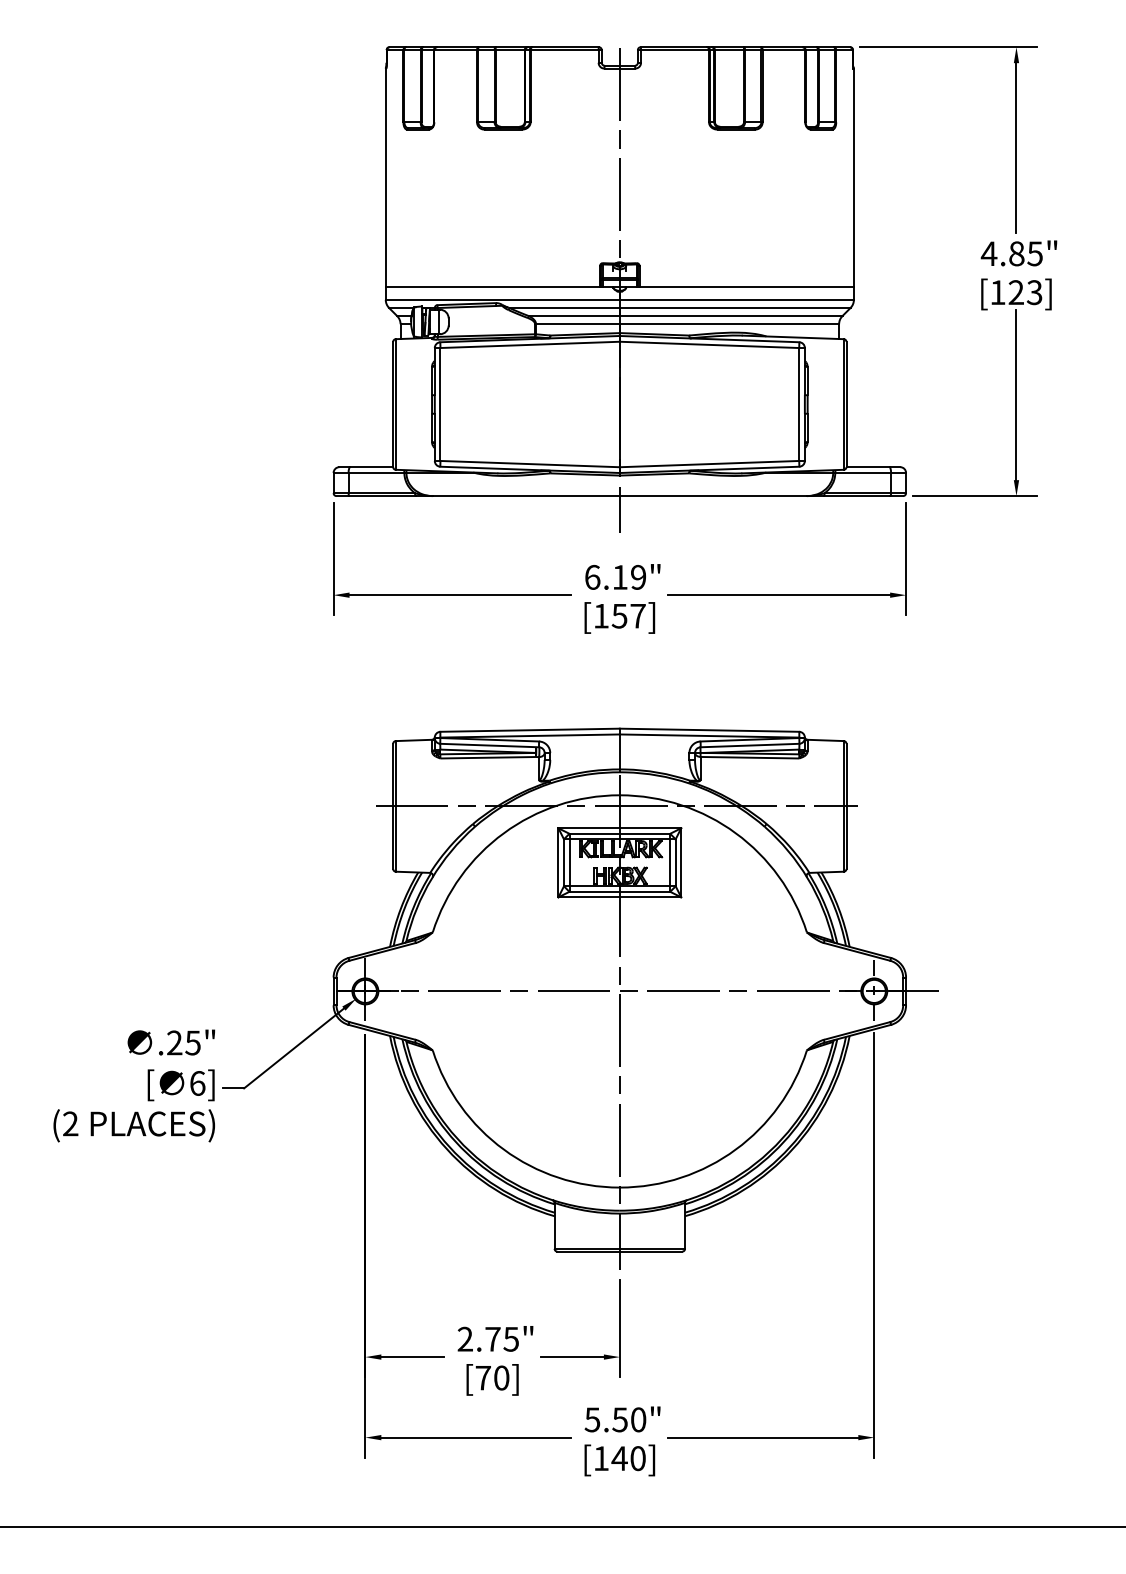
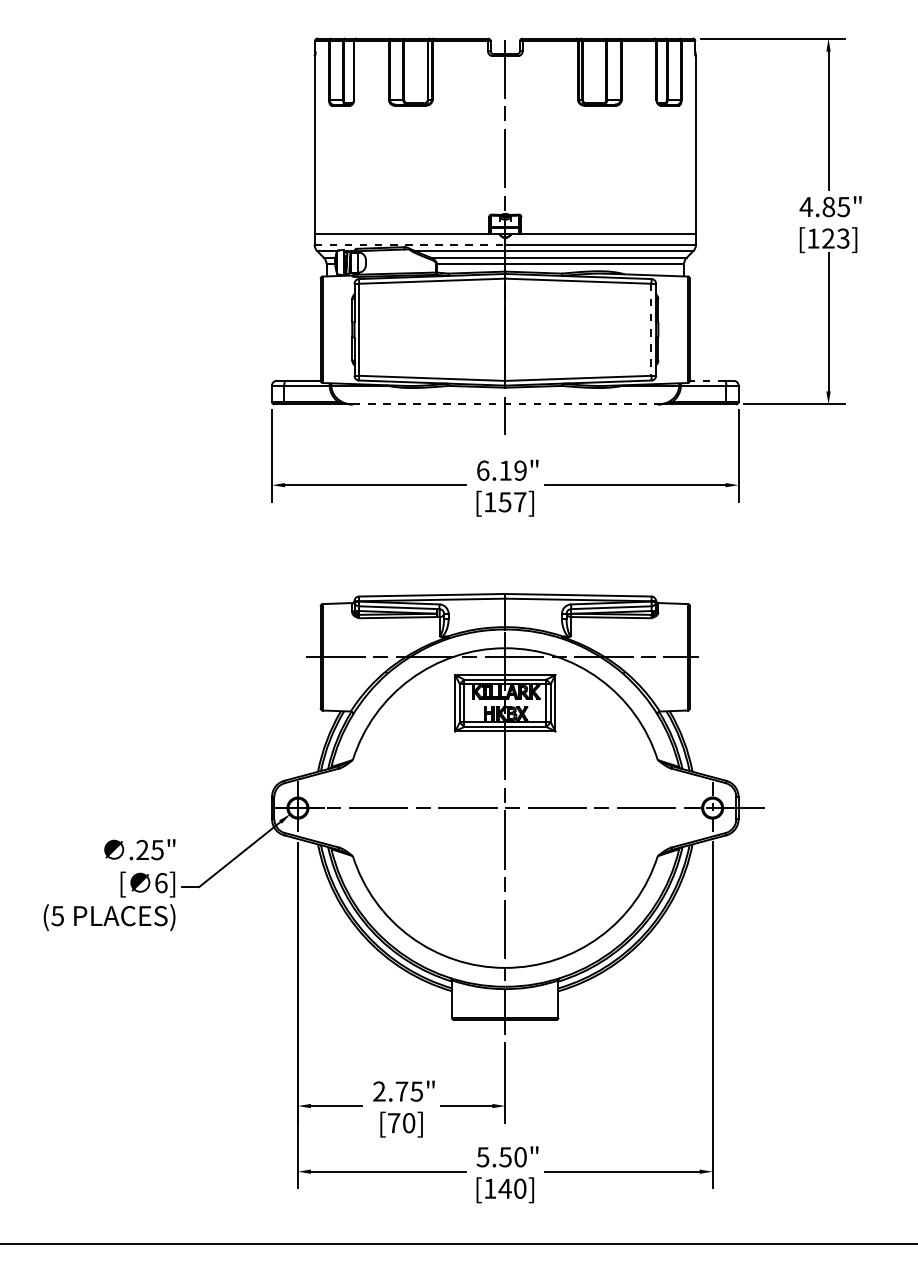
line: (503, 299) -> (410, 244), solid -> dashed
line: (799, 405) -> (651, 330), solid -> dashed
line: (868, 467) -> (707, 381), solid -> dashed
line: (620, 496) -> (505, 404), solid -> dashed
text: (70, 1123) -> (57, 915), (2 -> (5

